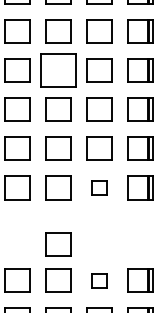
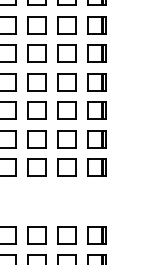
part: (57, 70) -> (36, 82), size x0.71
part: (98, 187) -> (66, 167), size x1.67
part: (57, 245) -> (36, 209), removed
part: (98, 280) -> (66, 235), size x1.67

